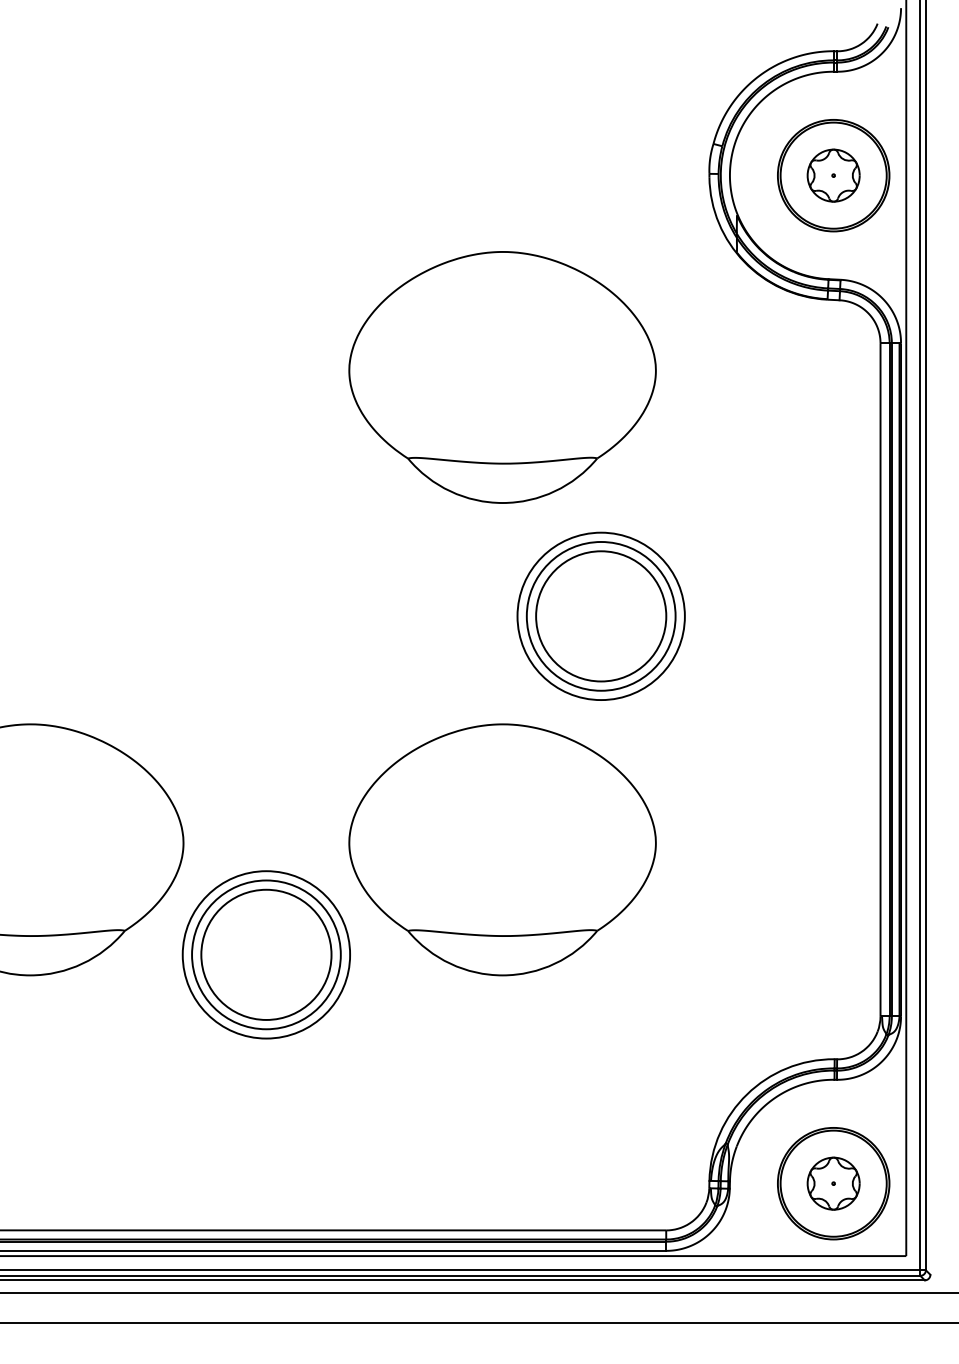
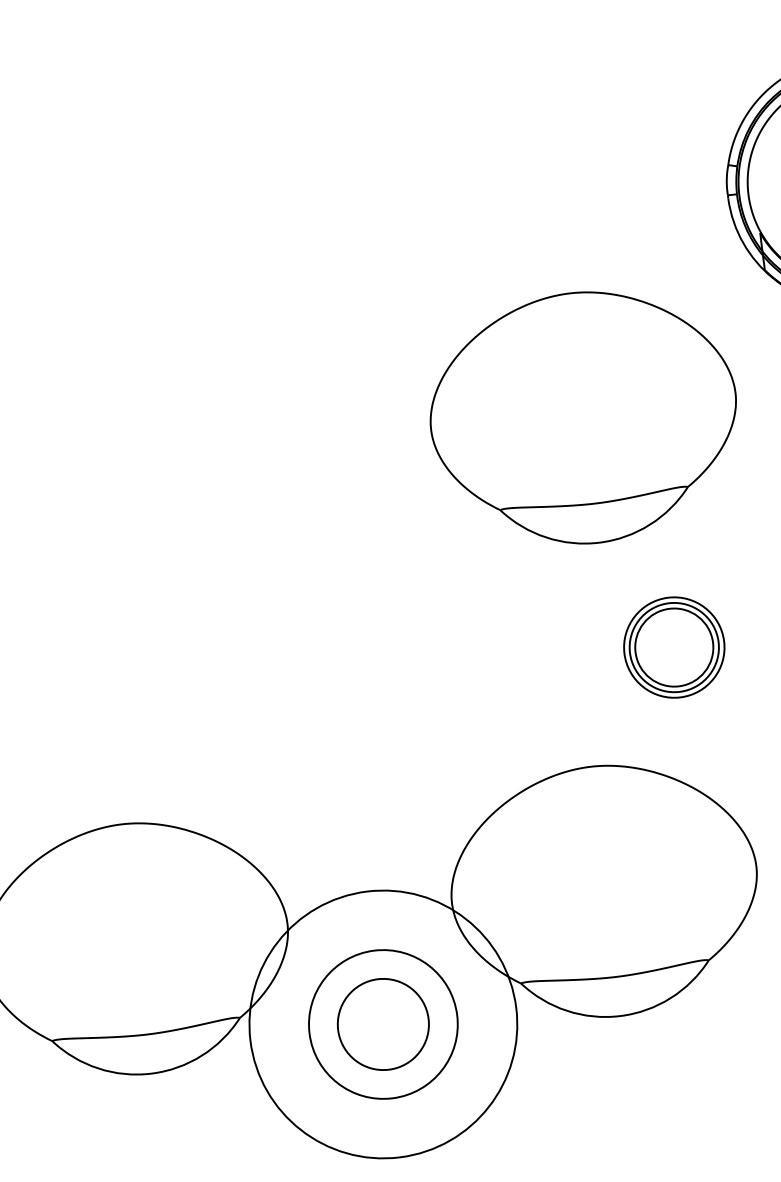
part: (502, 377) -> (584, 418), moved
part: (600, 615) -> (673, 646), size x0.6
circle: (266, 954) -> (383, 1024), size x0.7
circle: (266, 954) -> (383, 1024), size x1.6

